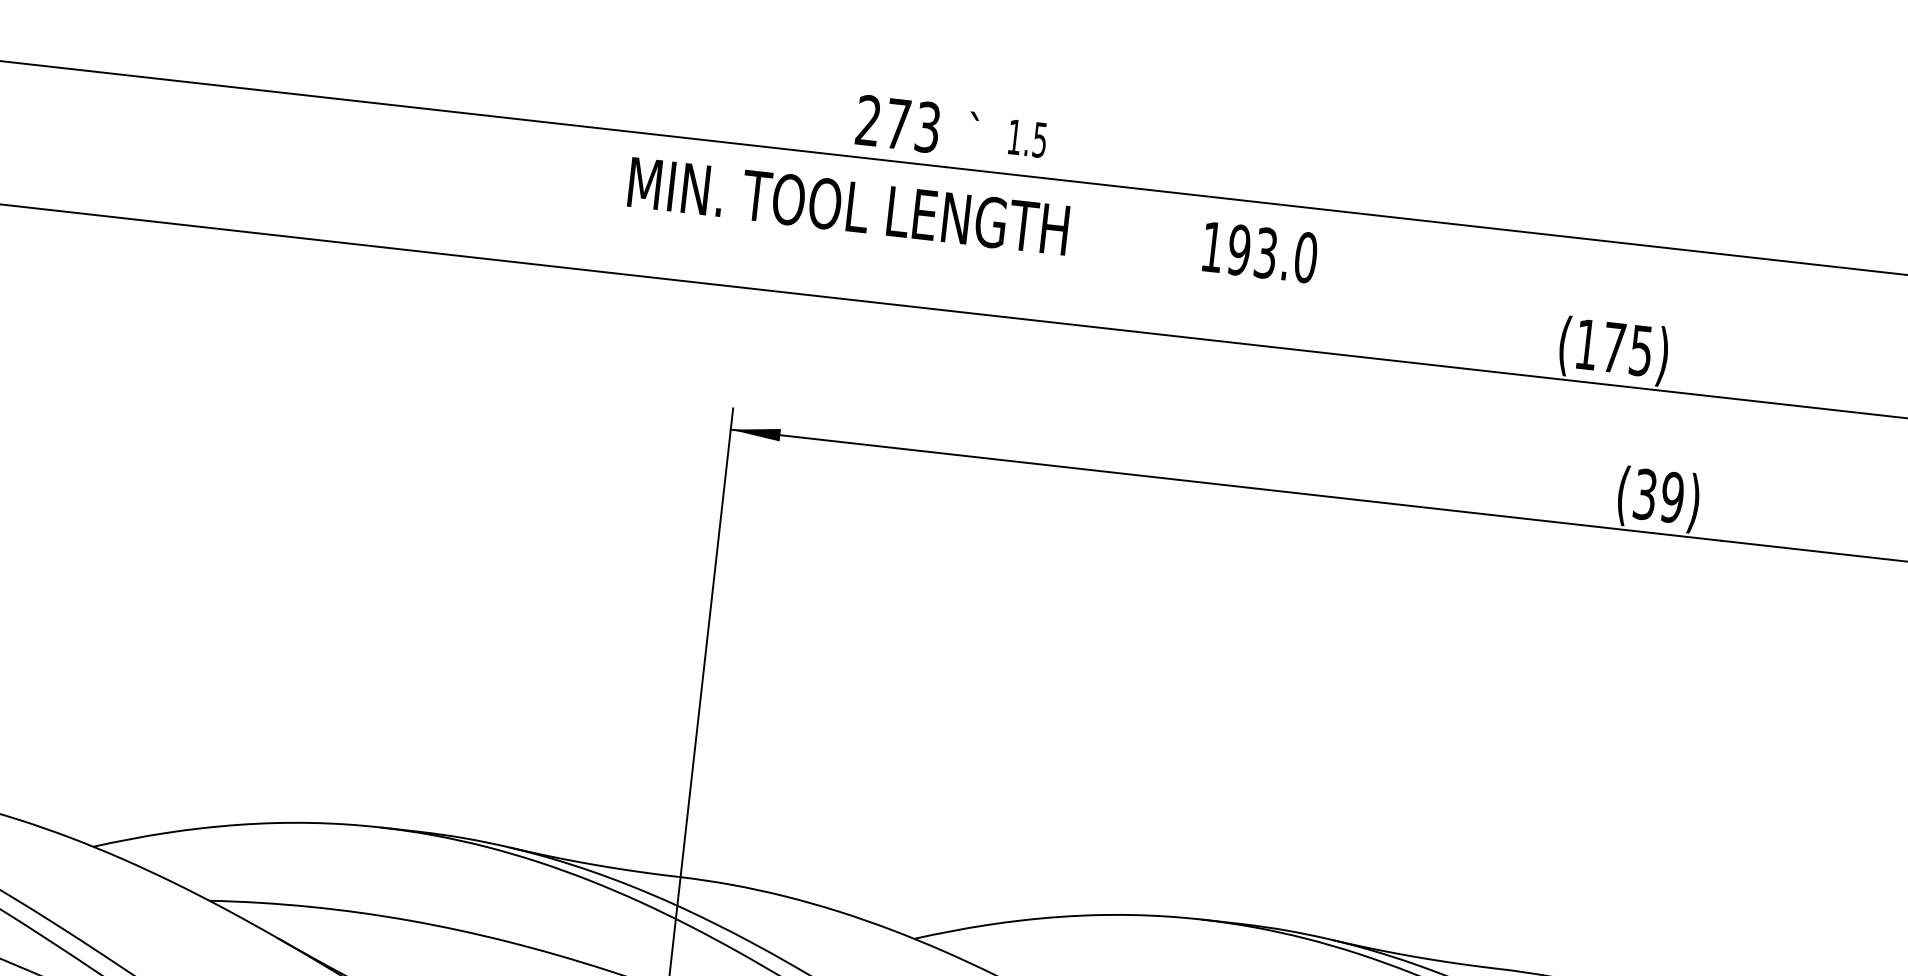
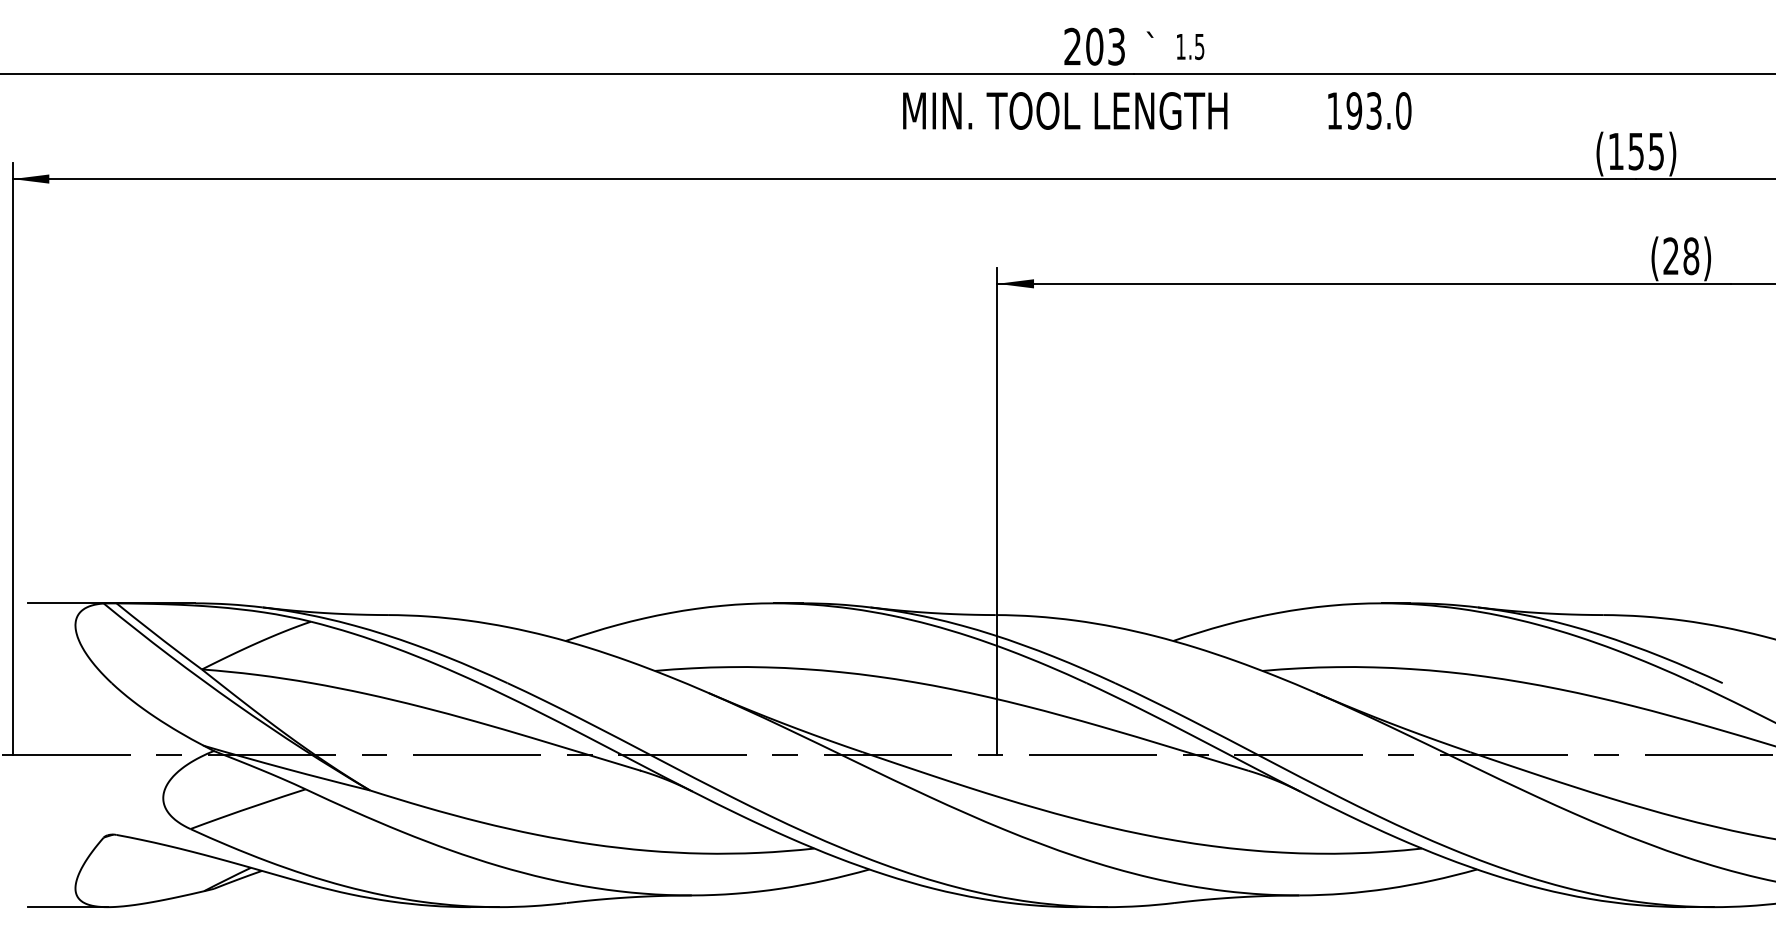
text: (897, 123) -> (1094, 46), 273 -> 203
text: (1612, 347) -> (1635, 151), (175) -> (155)
text: (1659, 496) -> (1681, 256), (39) -> (28)

